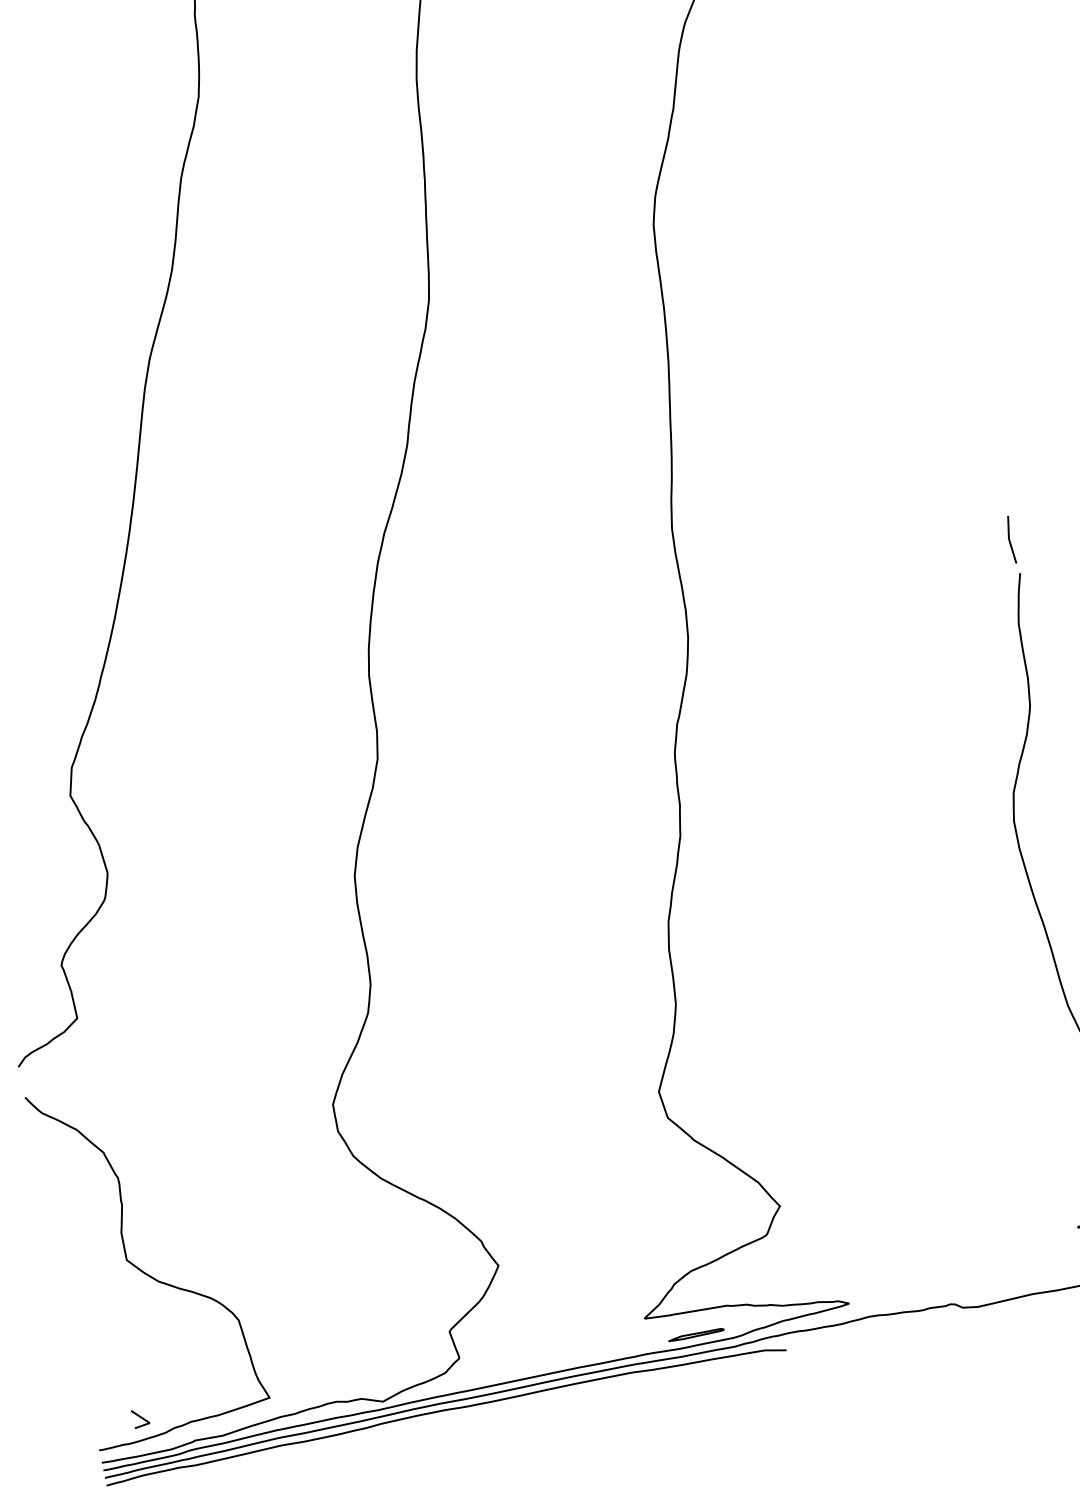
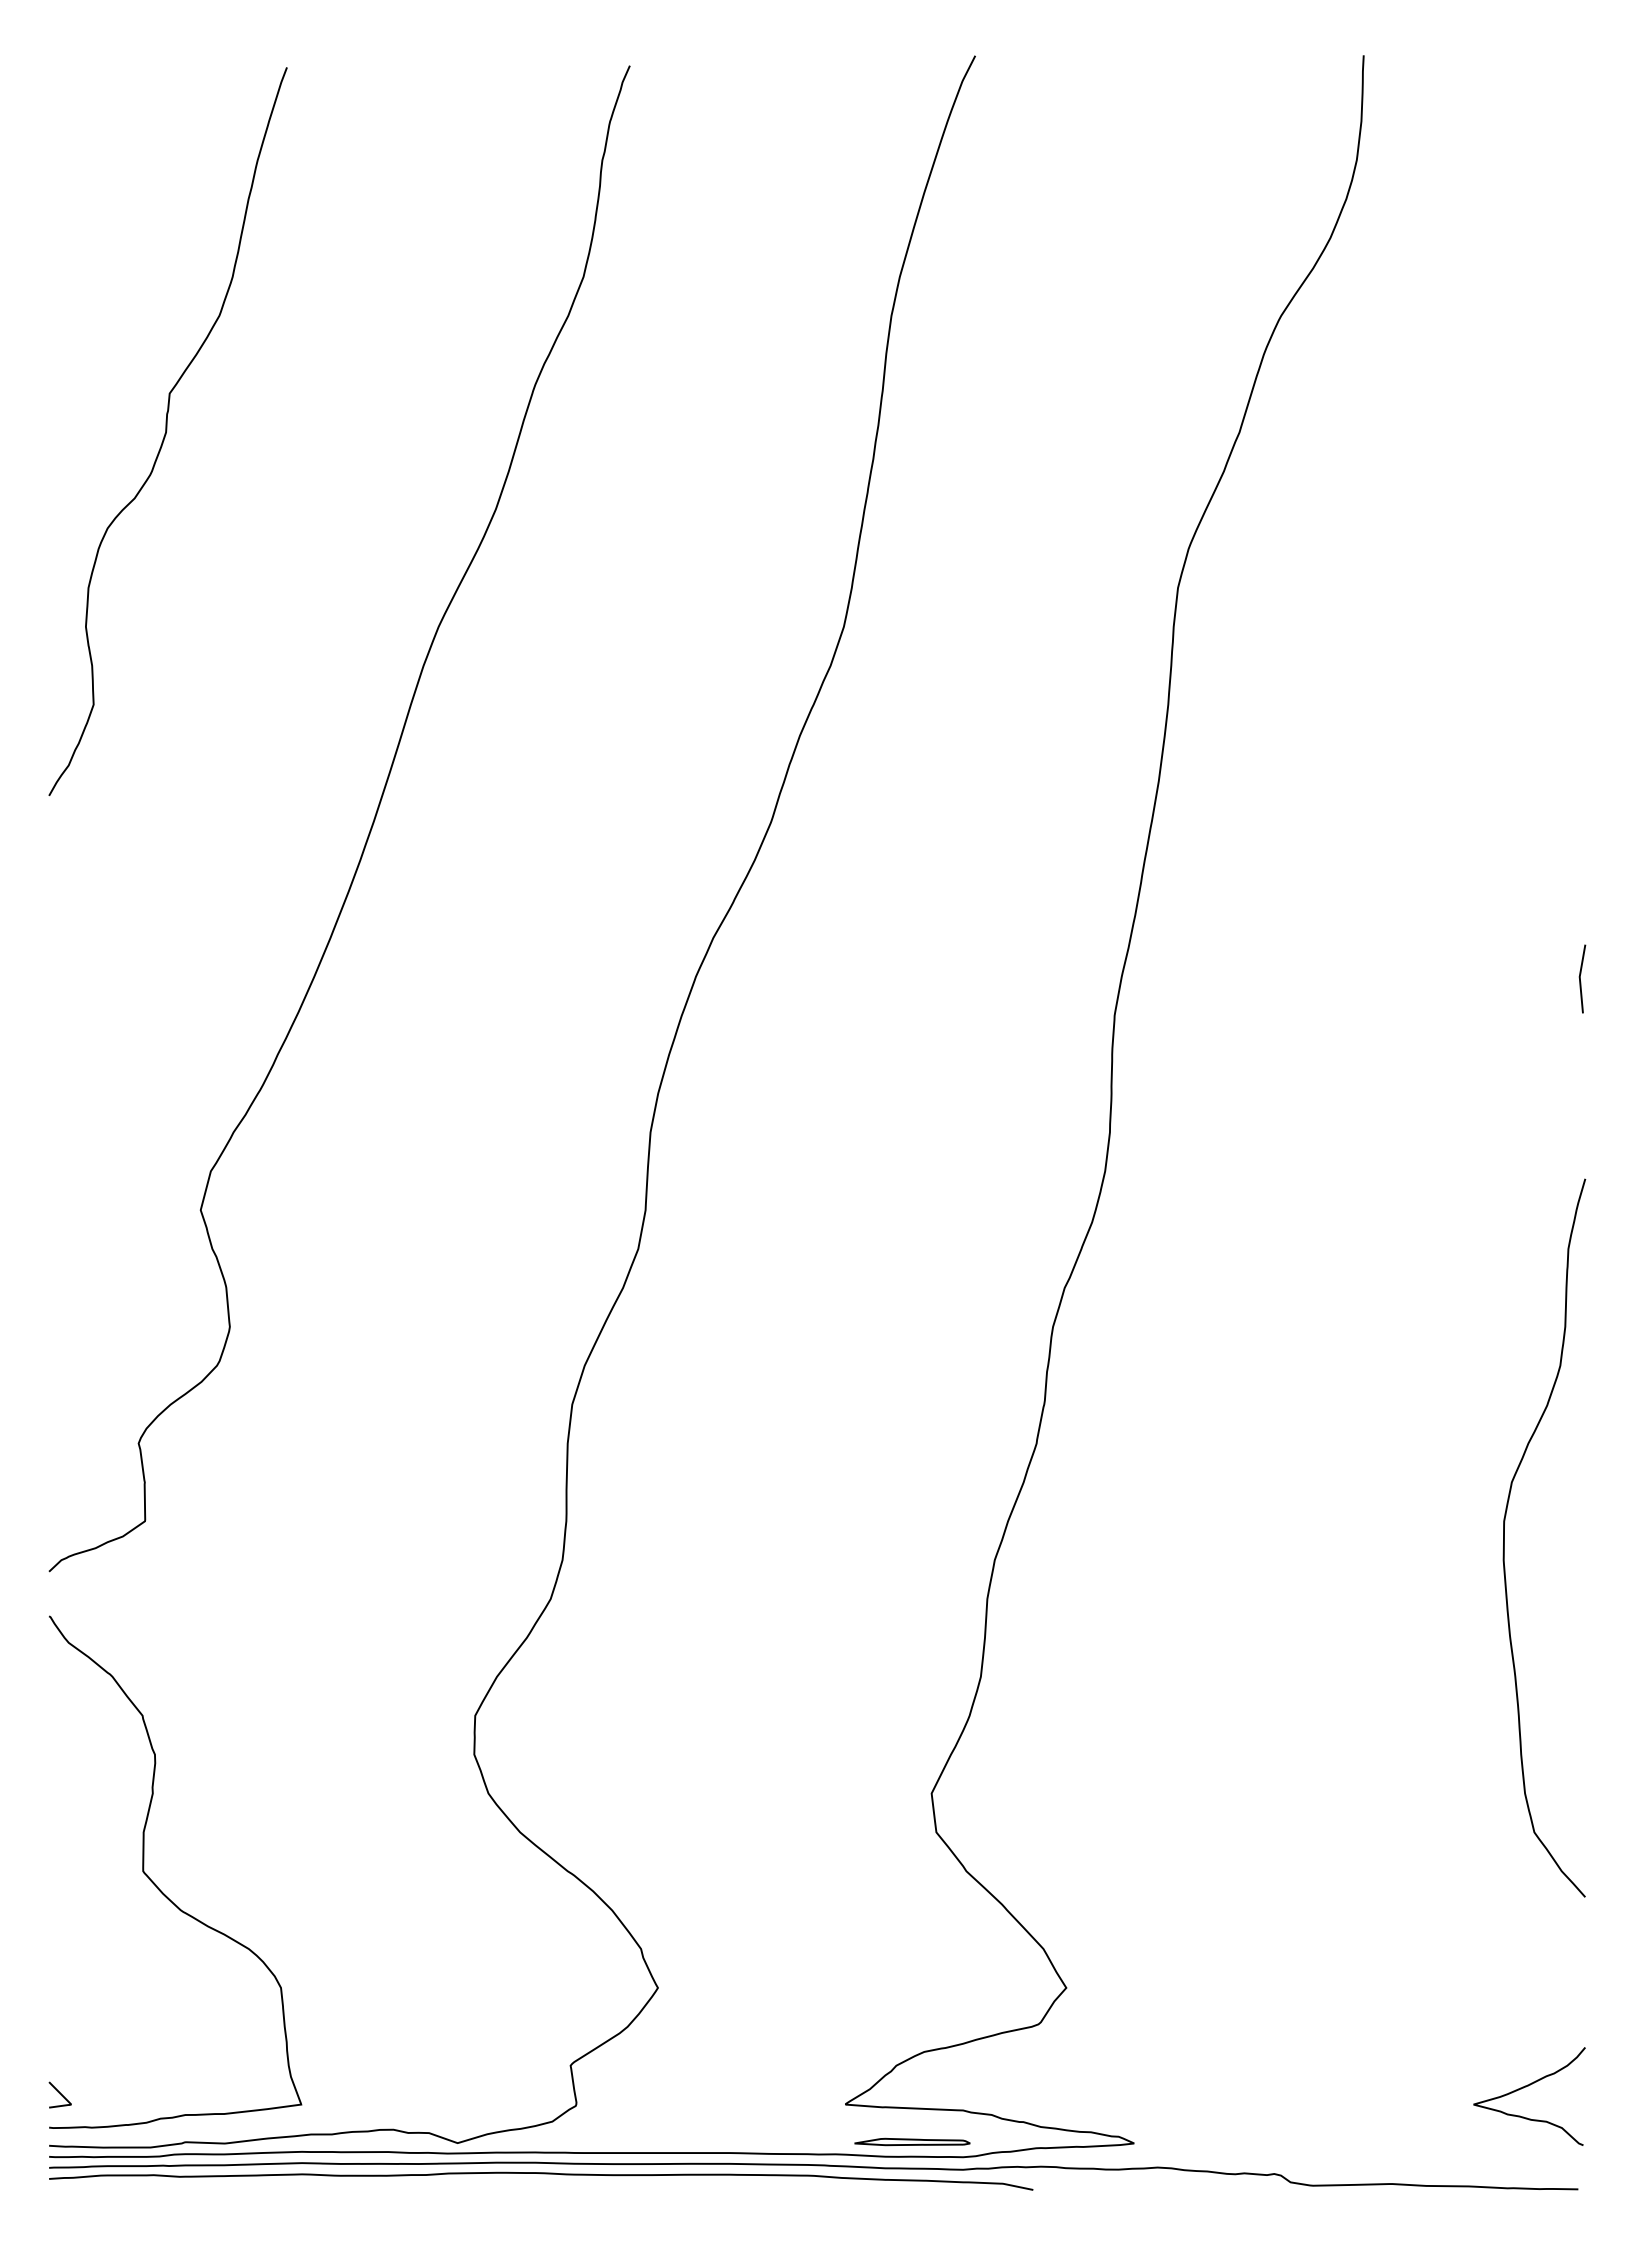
line: (1009, 539) -> (1580, 978), moved
part: (696, 1334) -> (912, 2141), size x1.43
curve: (139, 1417) -> (59, 2093), moved

